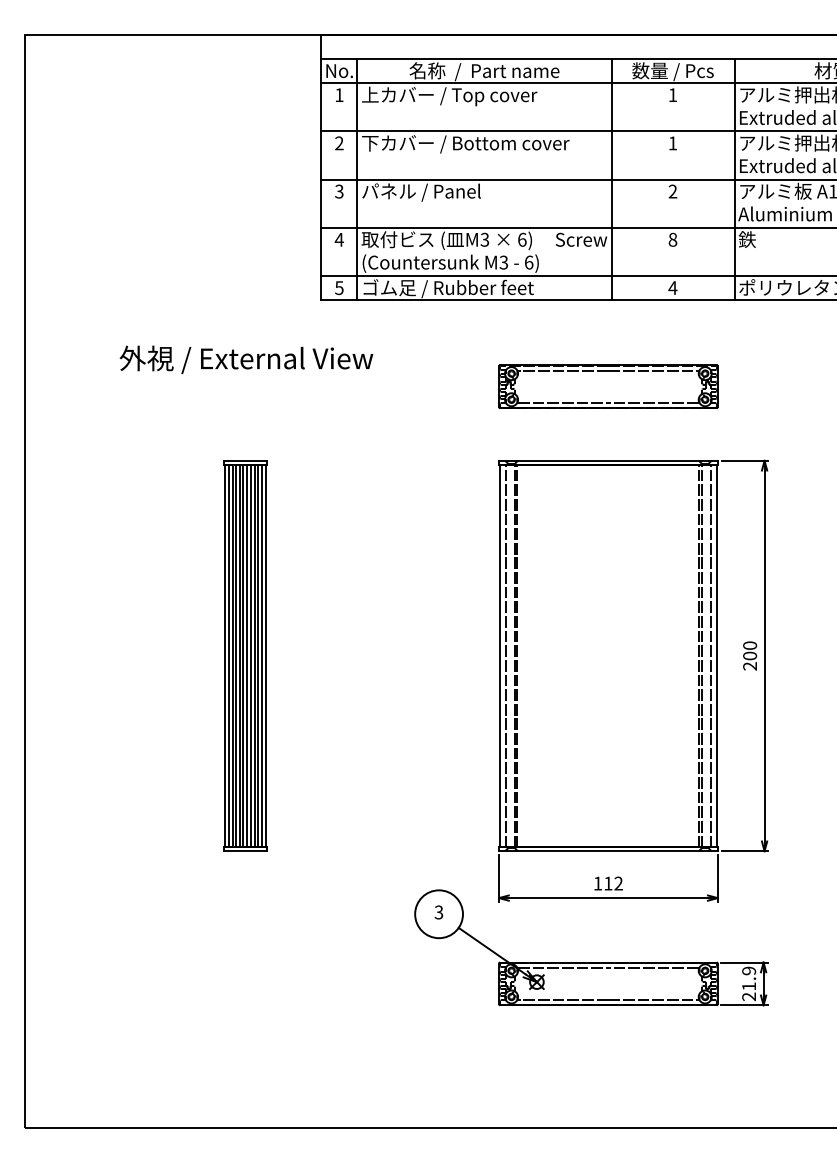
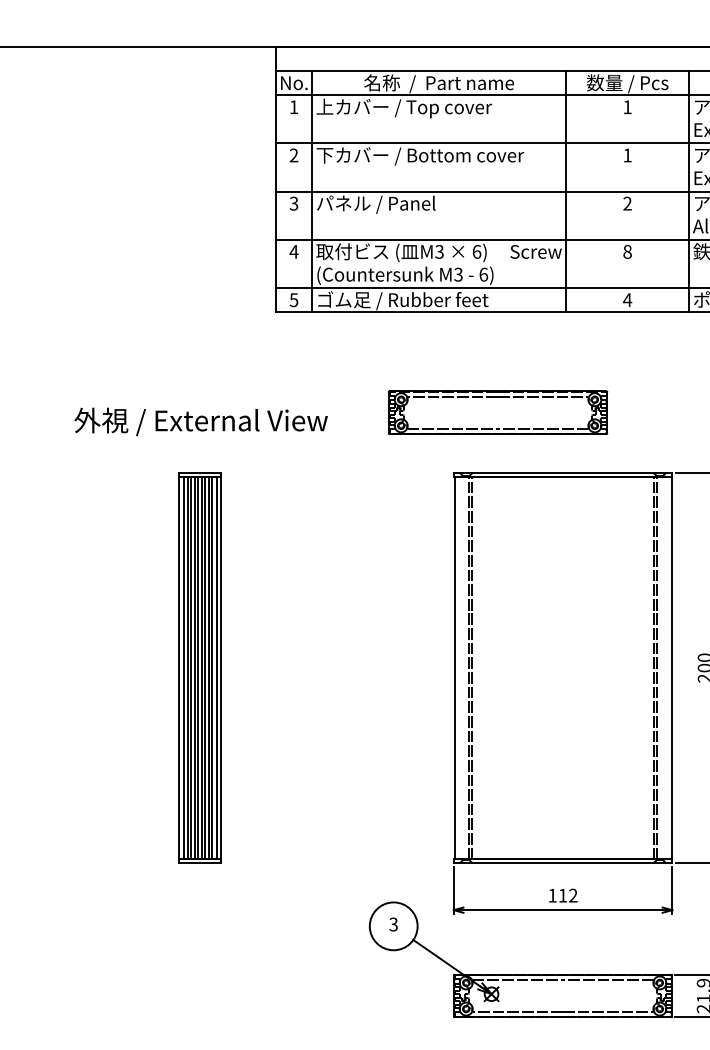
text: (246, 359) -> (201, 421), moved
part: (608, 386) -> (498, 412), moved
line: (505, 655) -> (460, 667), removed
line: (711, 655) -> (666, 667), removed

